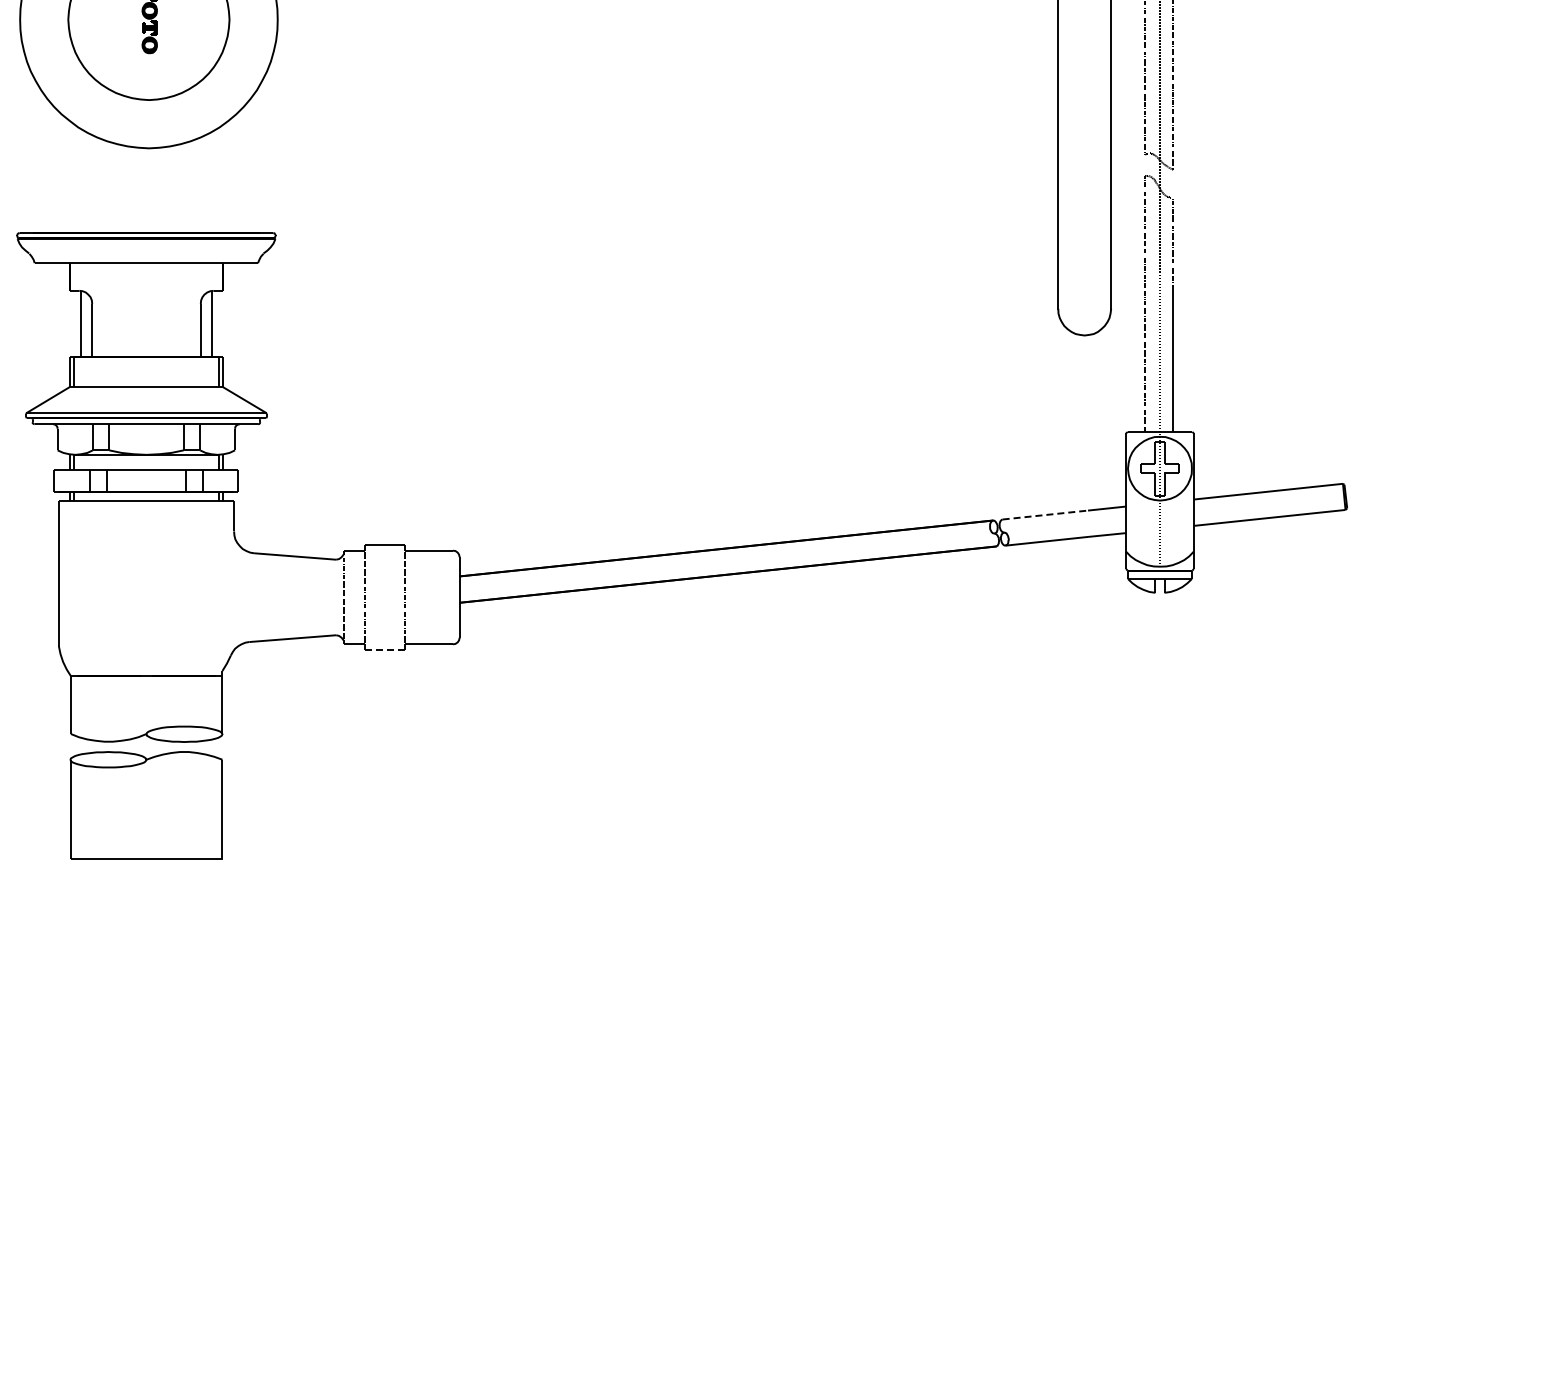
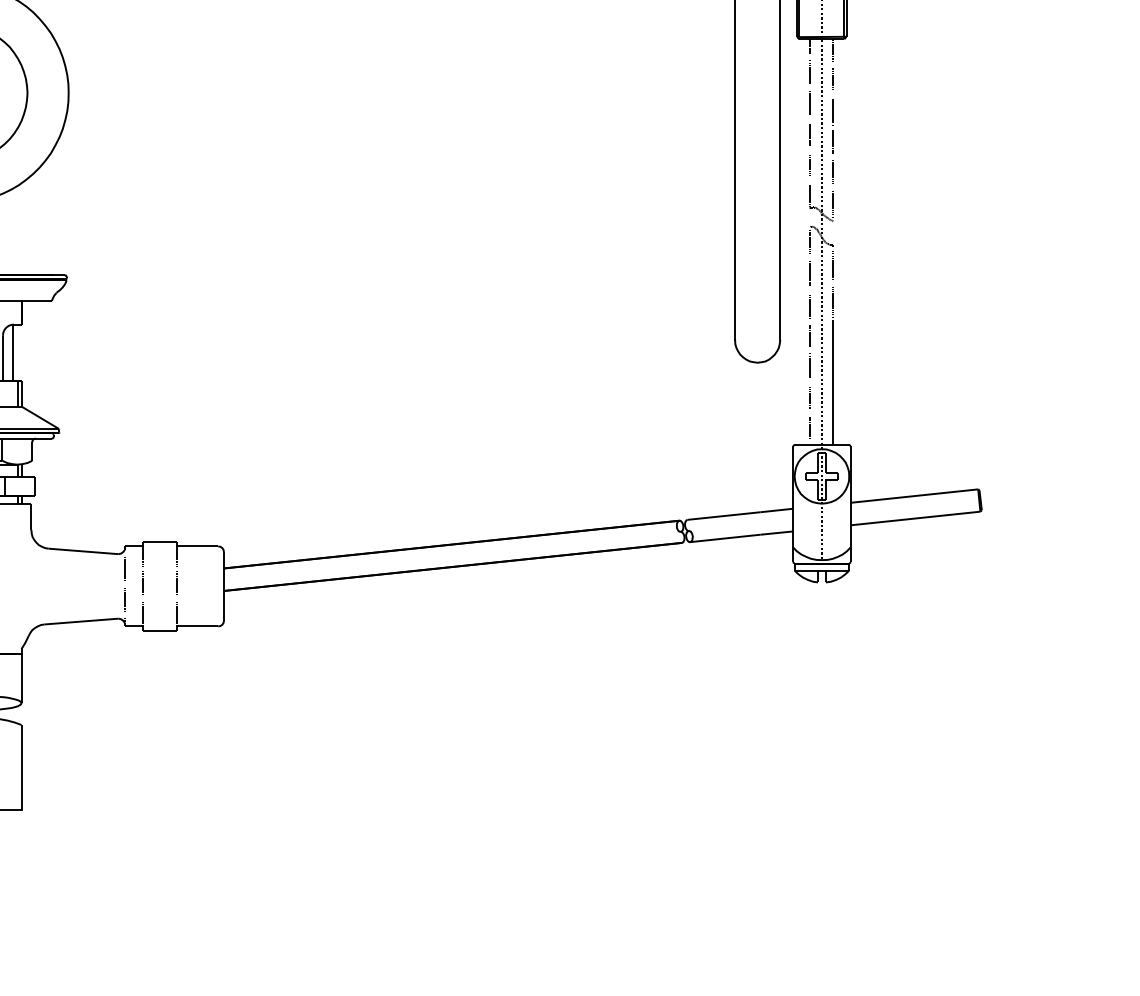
line: (1045, 515) -> (724, 516), dashed -> solid
line: (385, 649) -> (160, 630), dashed -> solid

